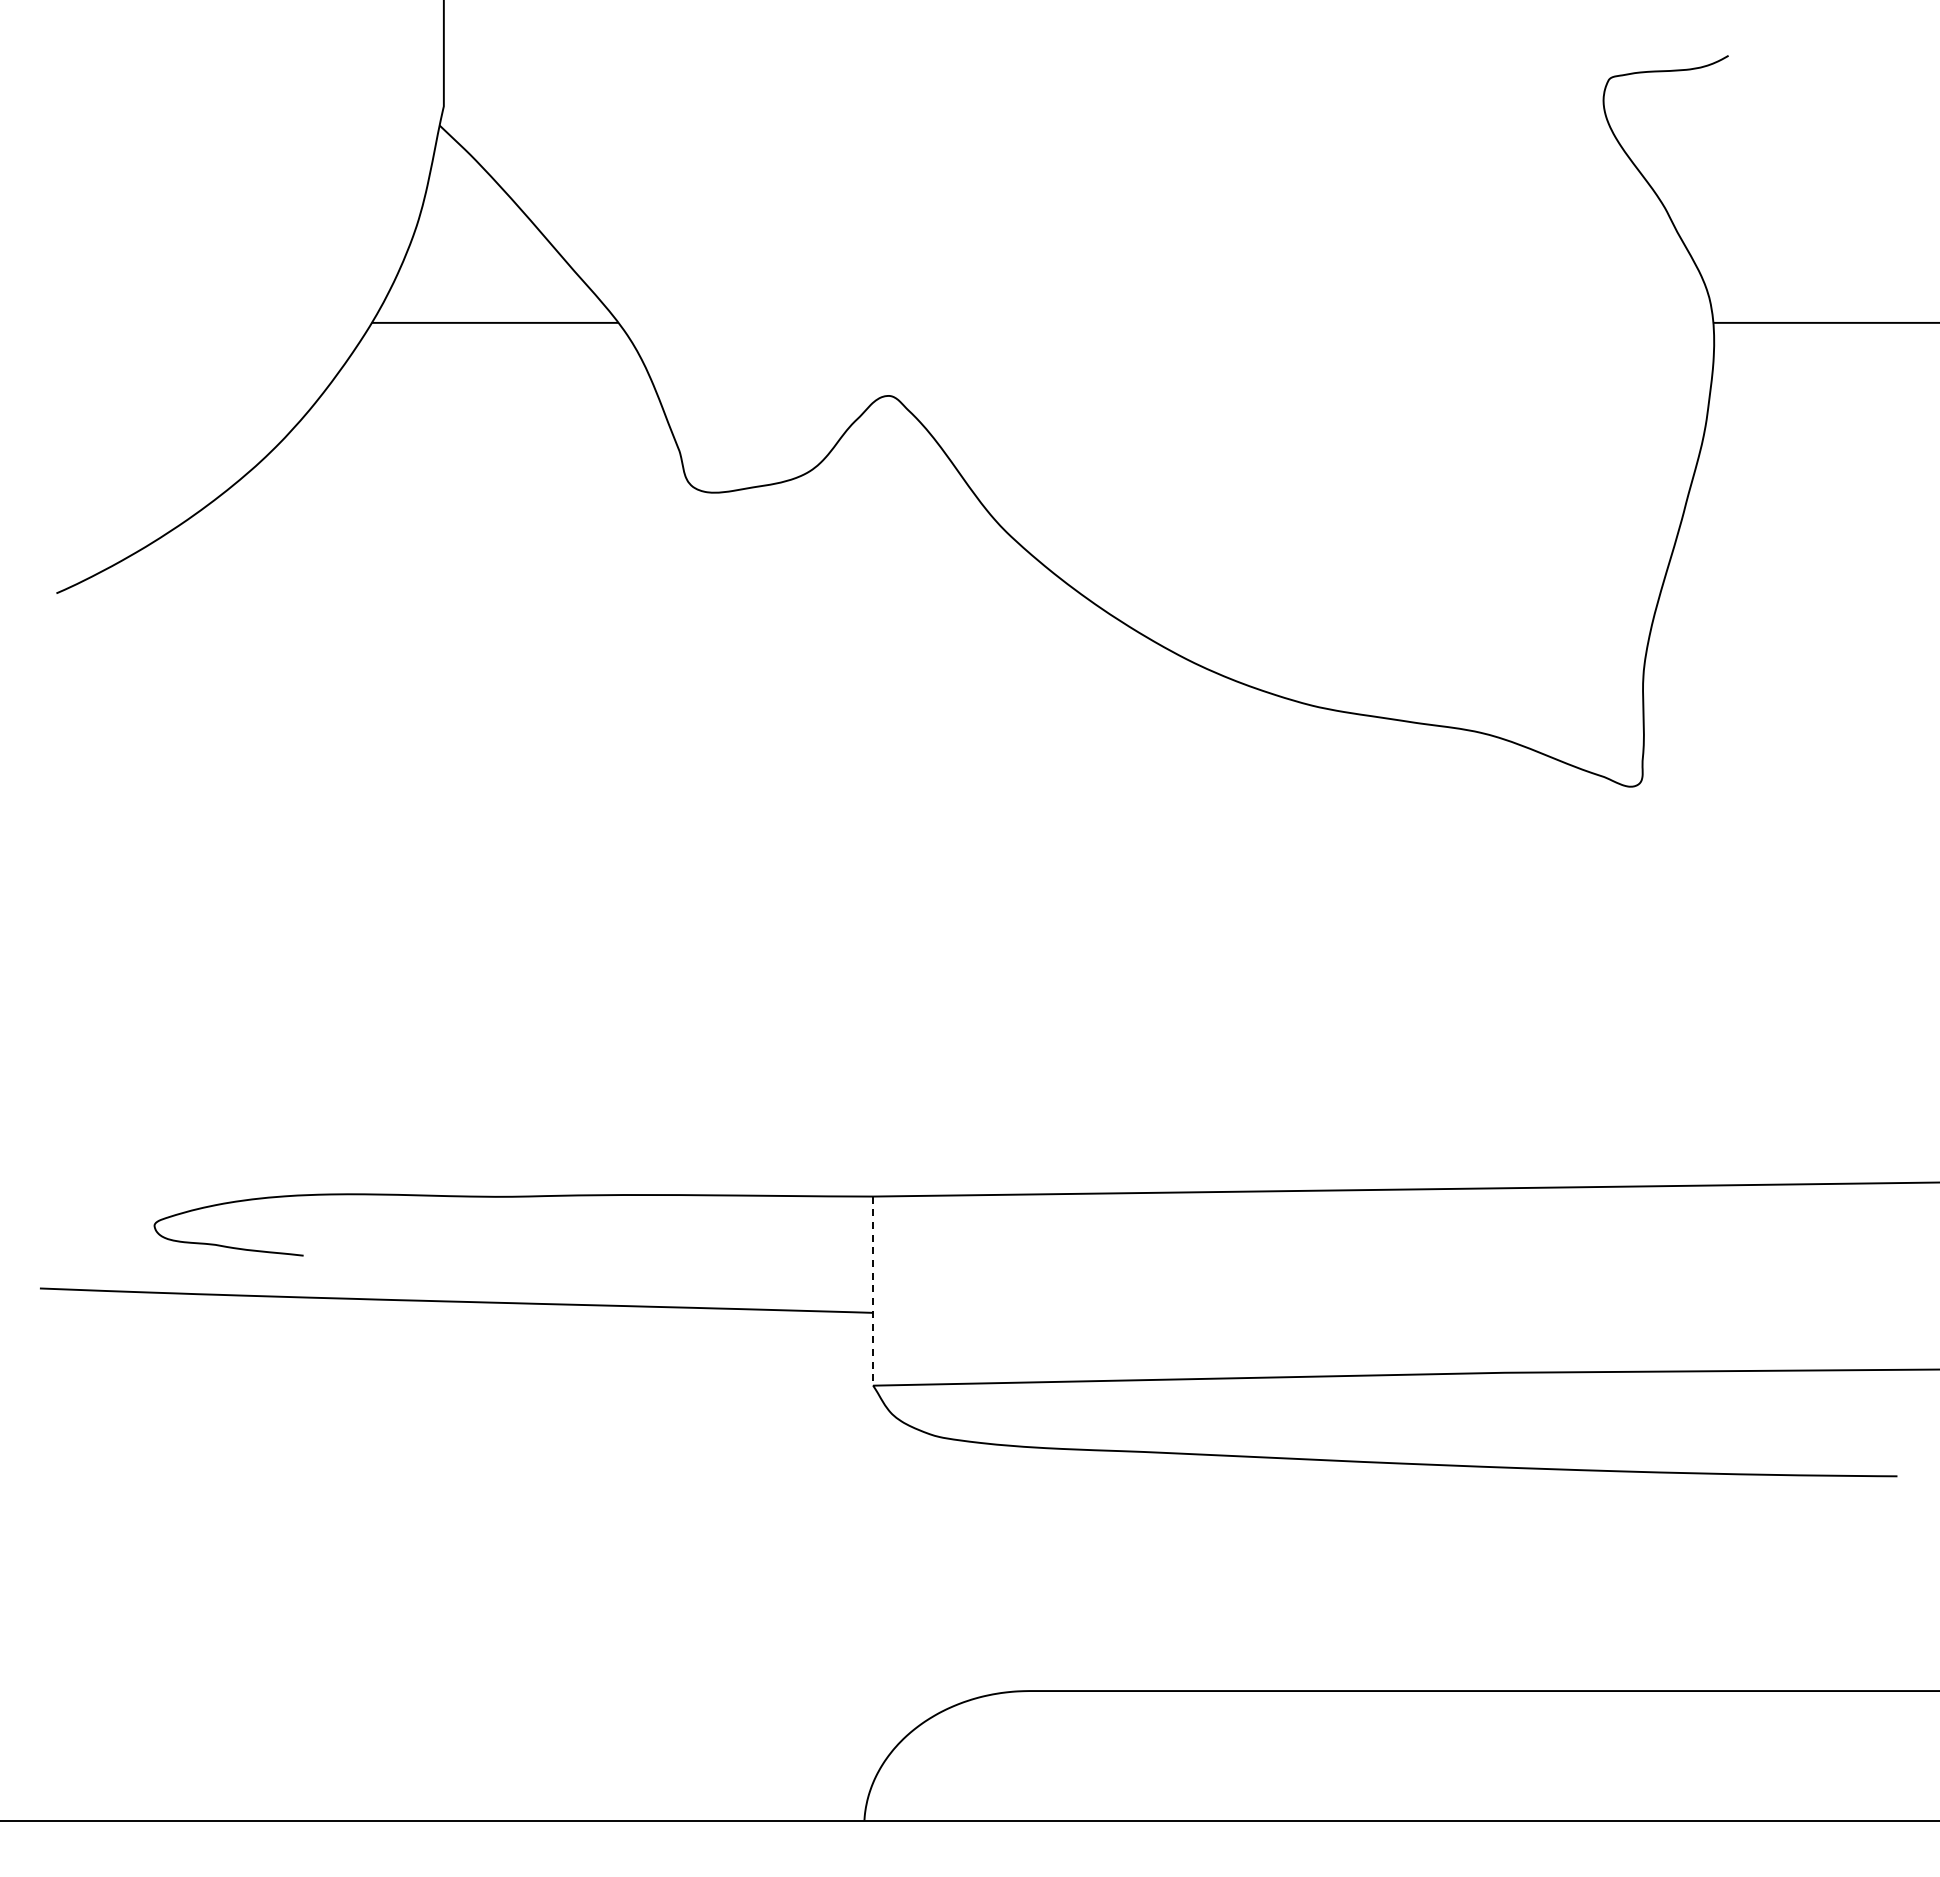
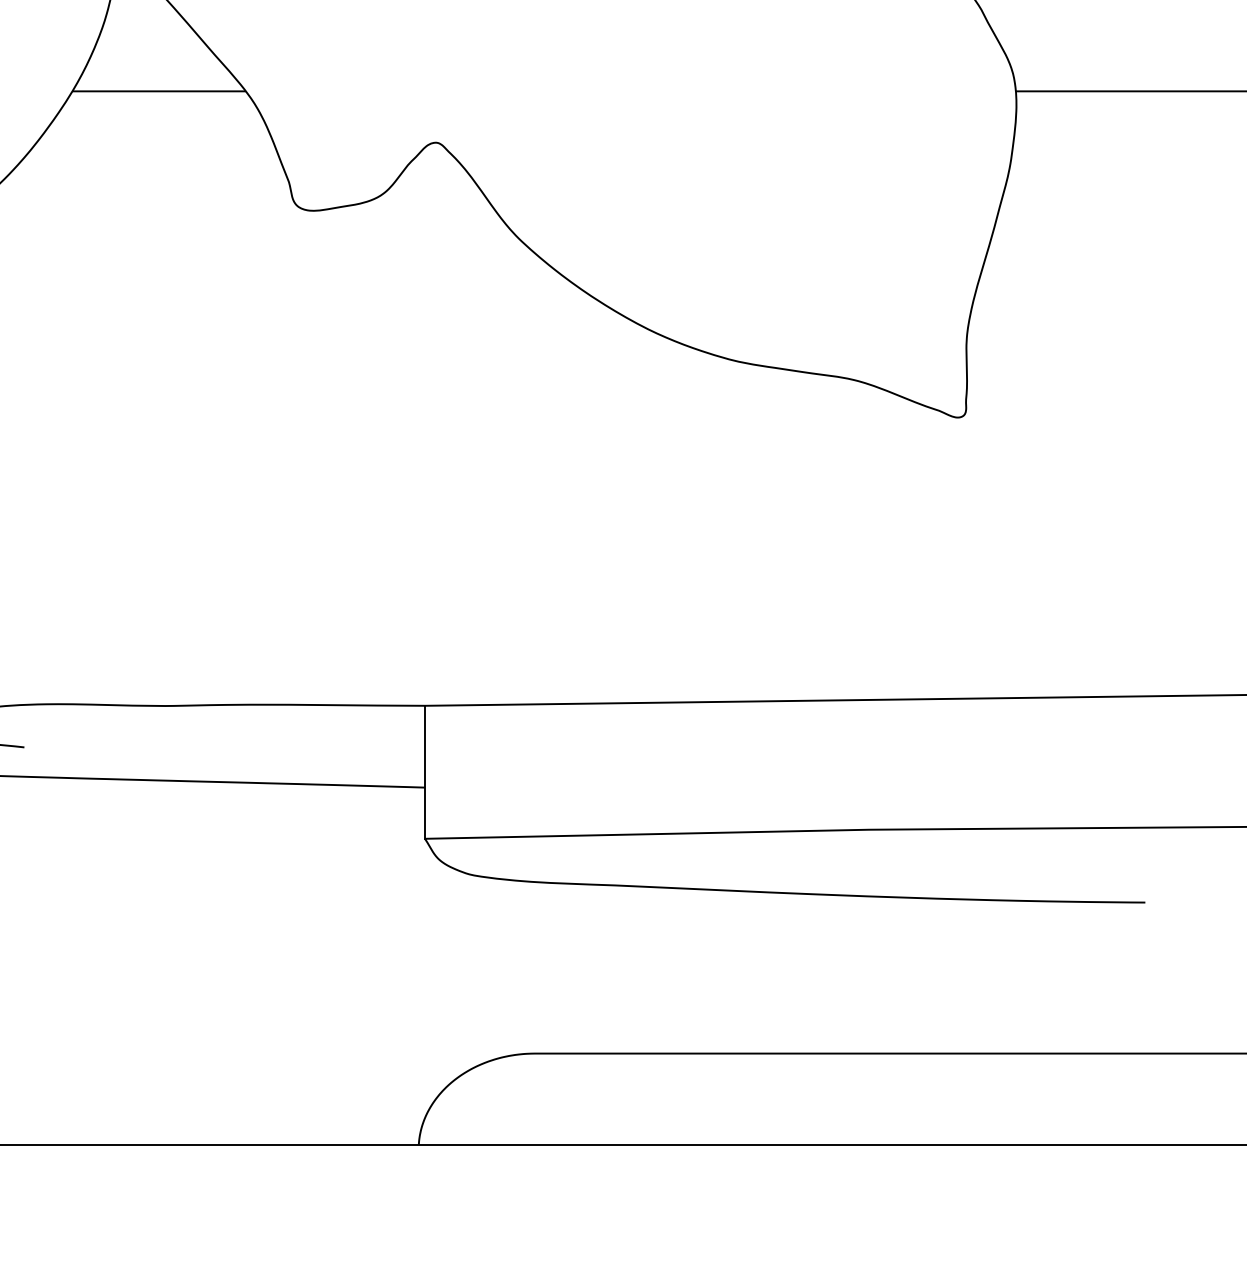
line: (873, 1291) -> (425, 772), dashed -> solid

